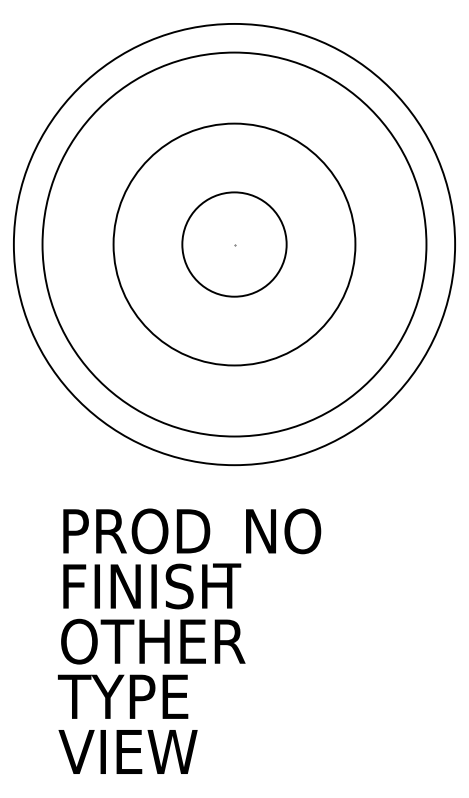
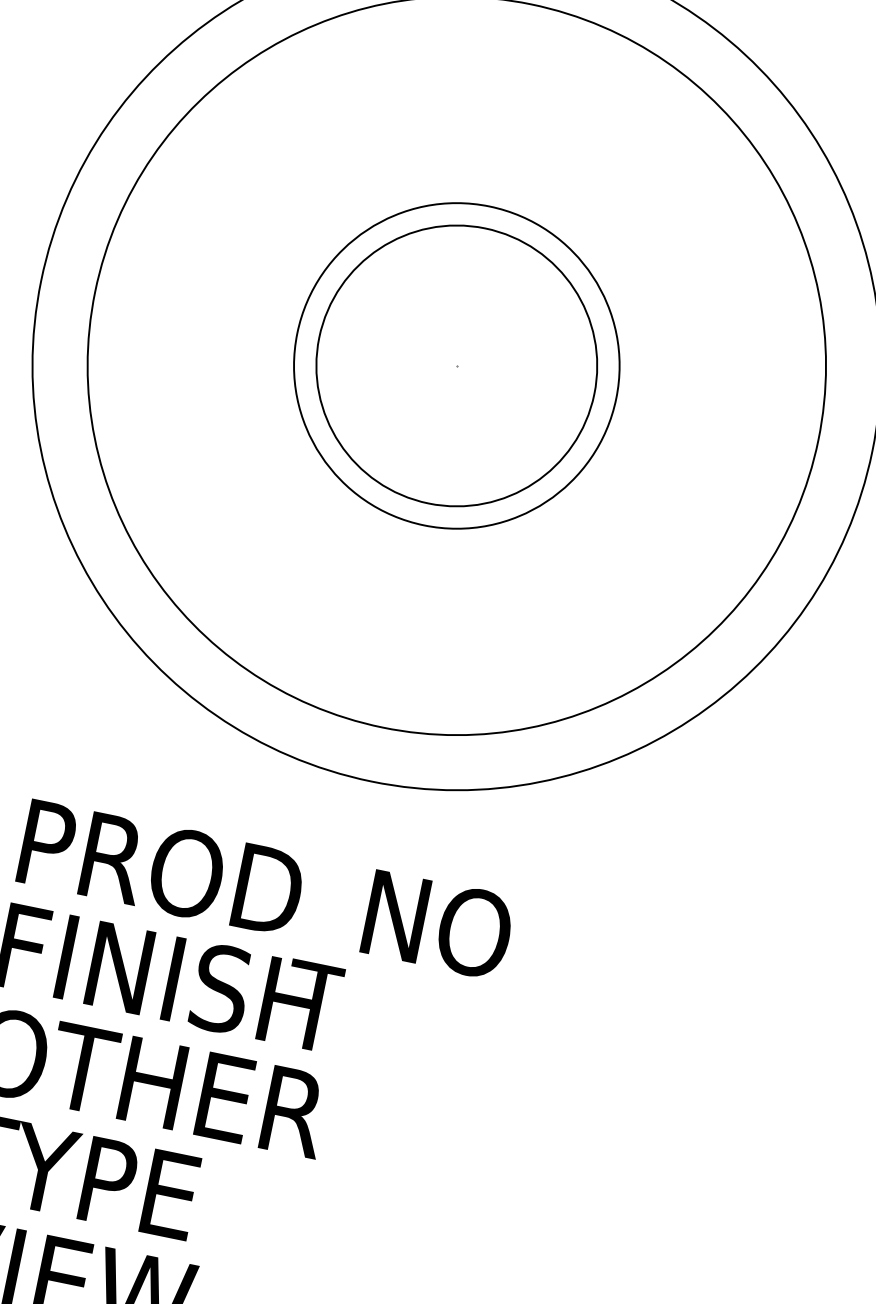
circle: (234, 244) -> (456, 365), size x0.7
circle: (234, 244) -> (456, 365), size x1.4

